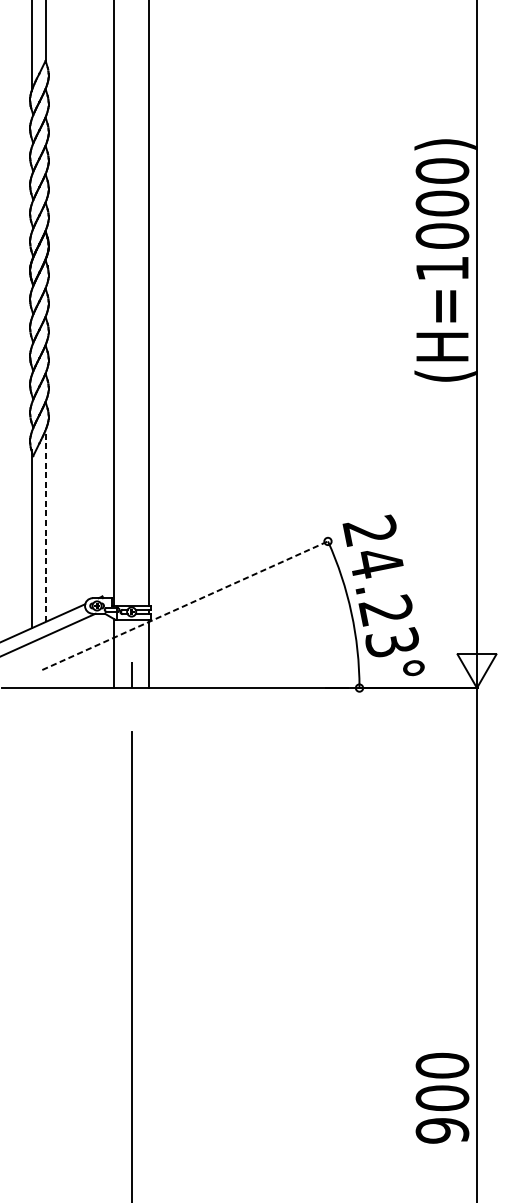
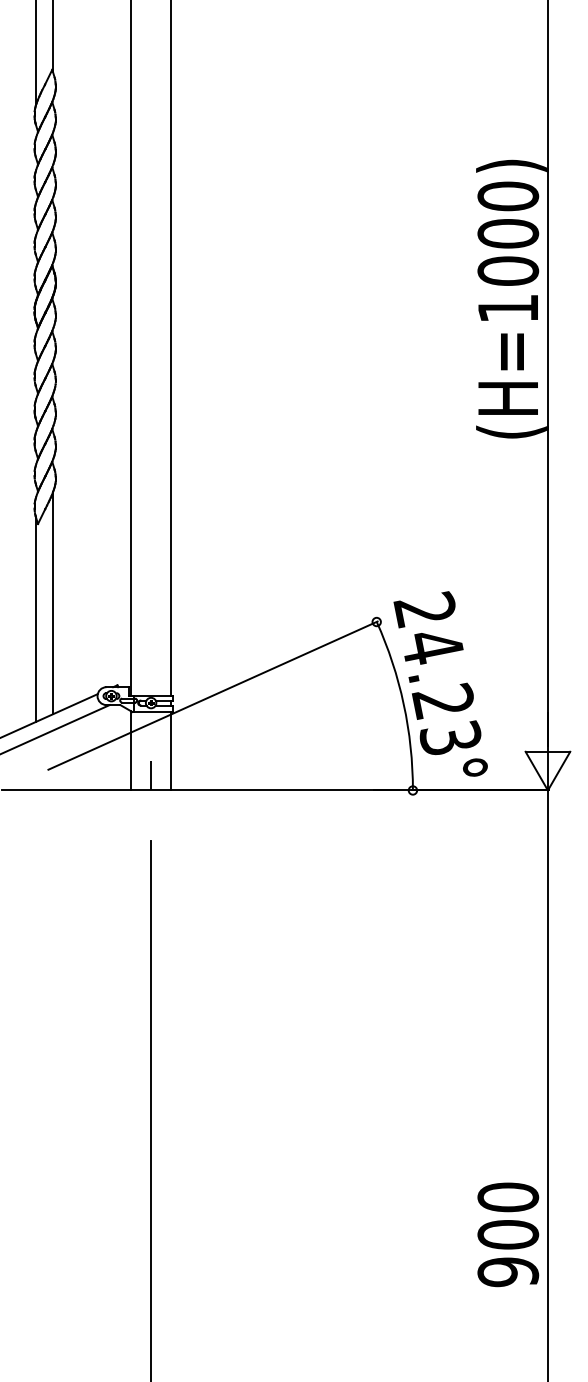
line: (45, 525) -> (52, 603), dashed -> solid
line: (185, 605) -> (213, 695), dashed -> solid
text: (442, 1098) -> (508, 1234), moved

